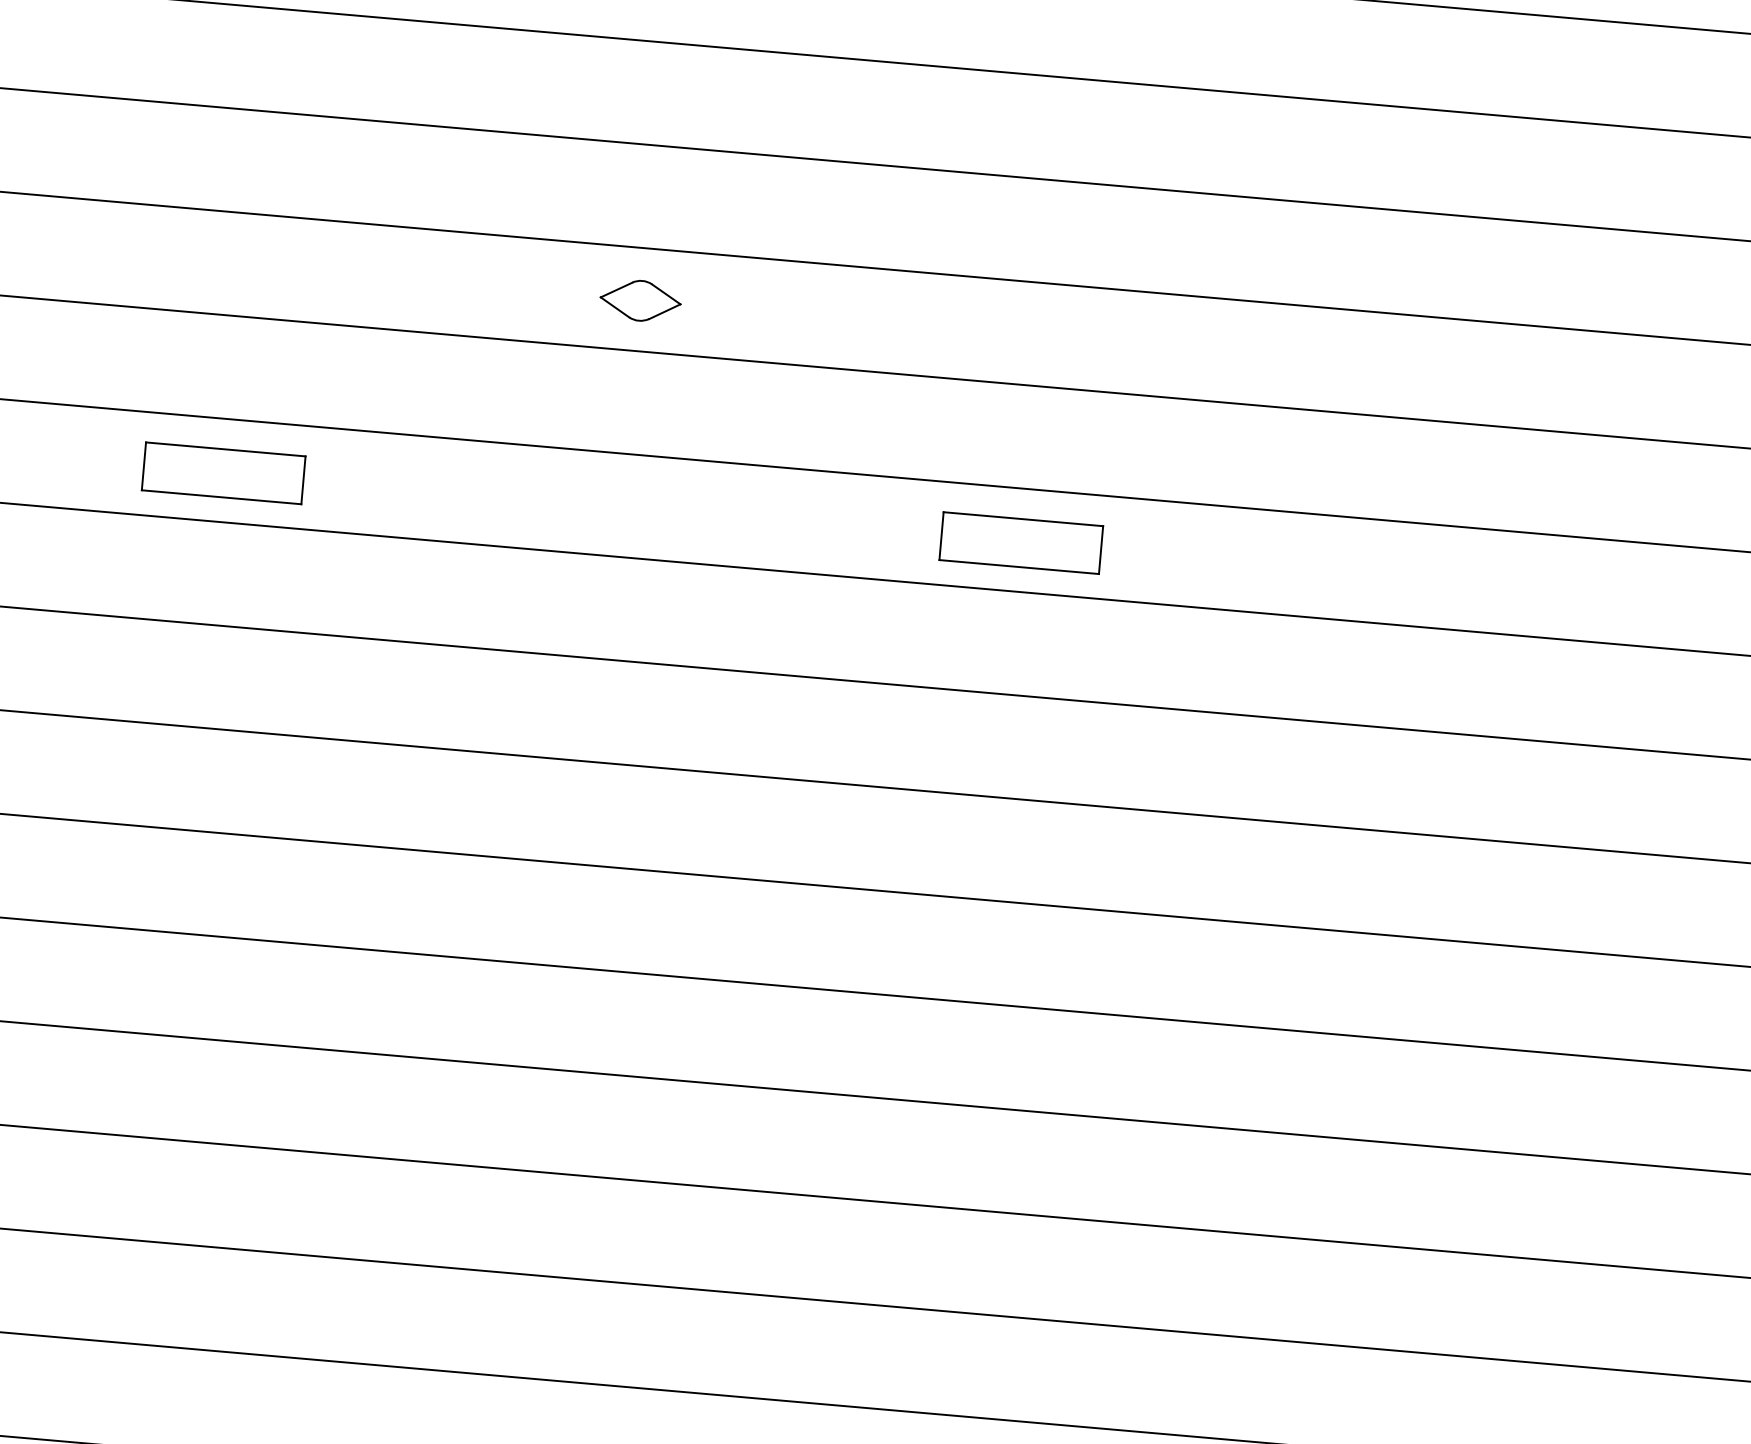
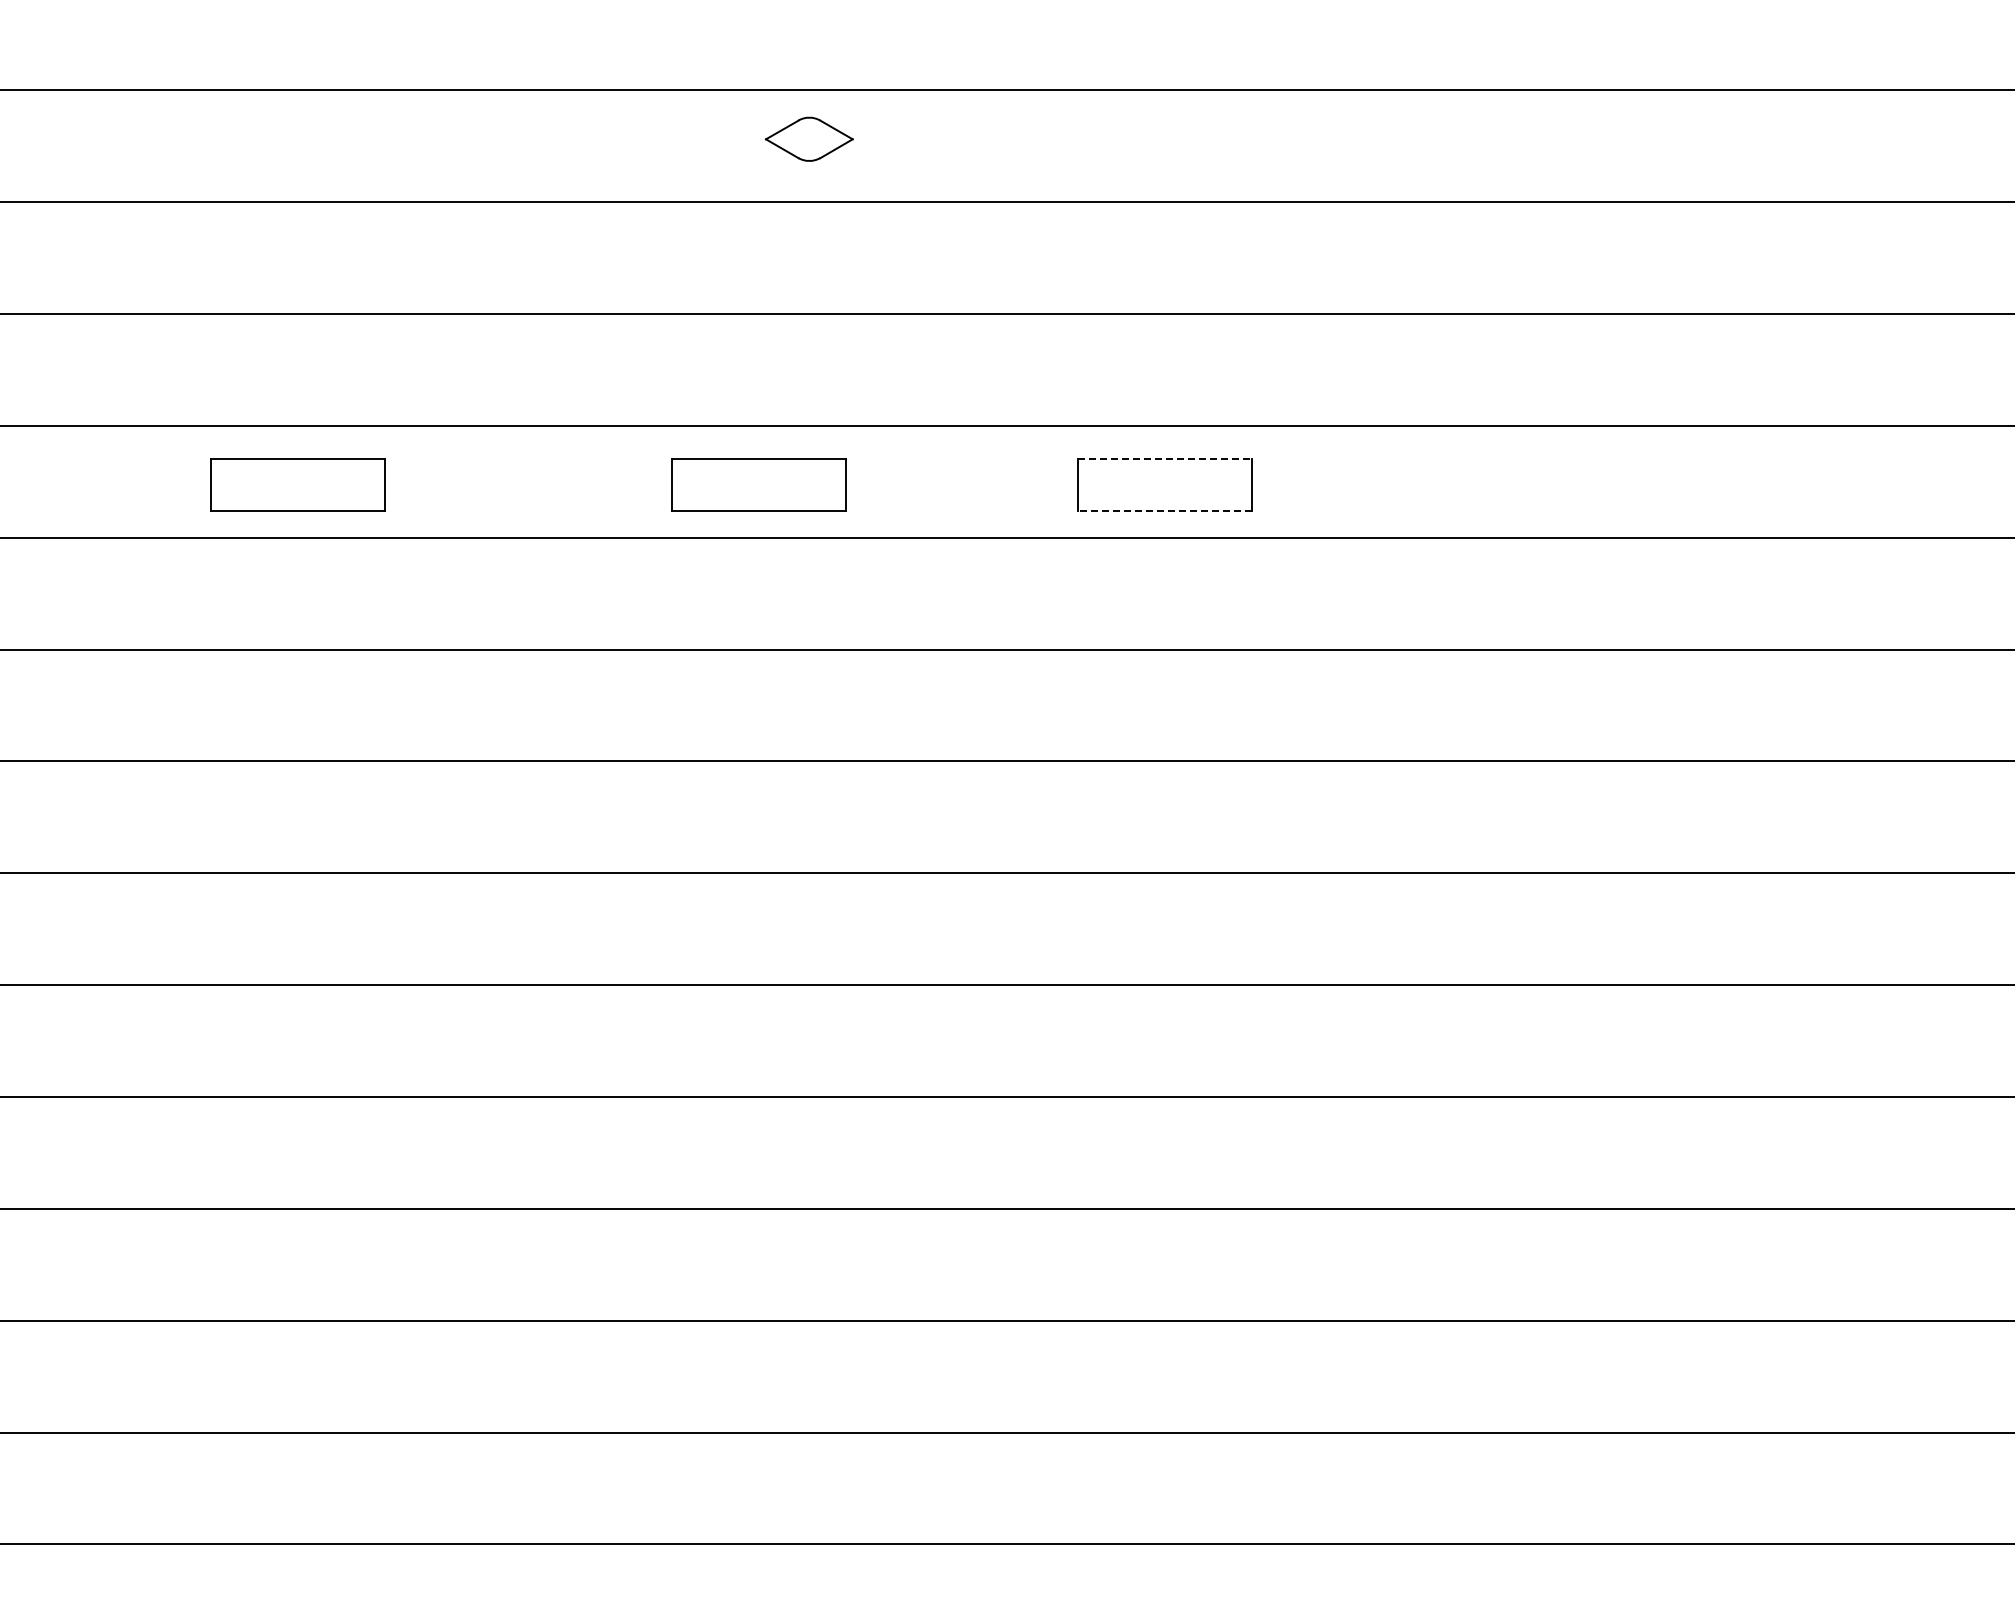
part: (639, 300) -> (808, 138), moved
part: (647, 510) -> (758, 484), added
line: (1023, 518) -> (1164, 458), solid -> dashed
line: (1018, 566) -> (1164, 510), solid -> dashed

